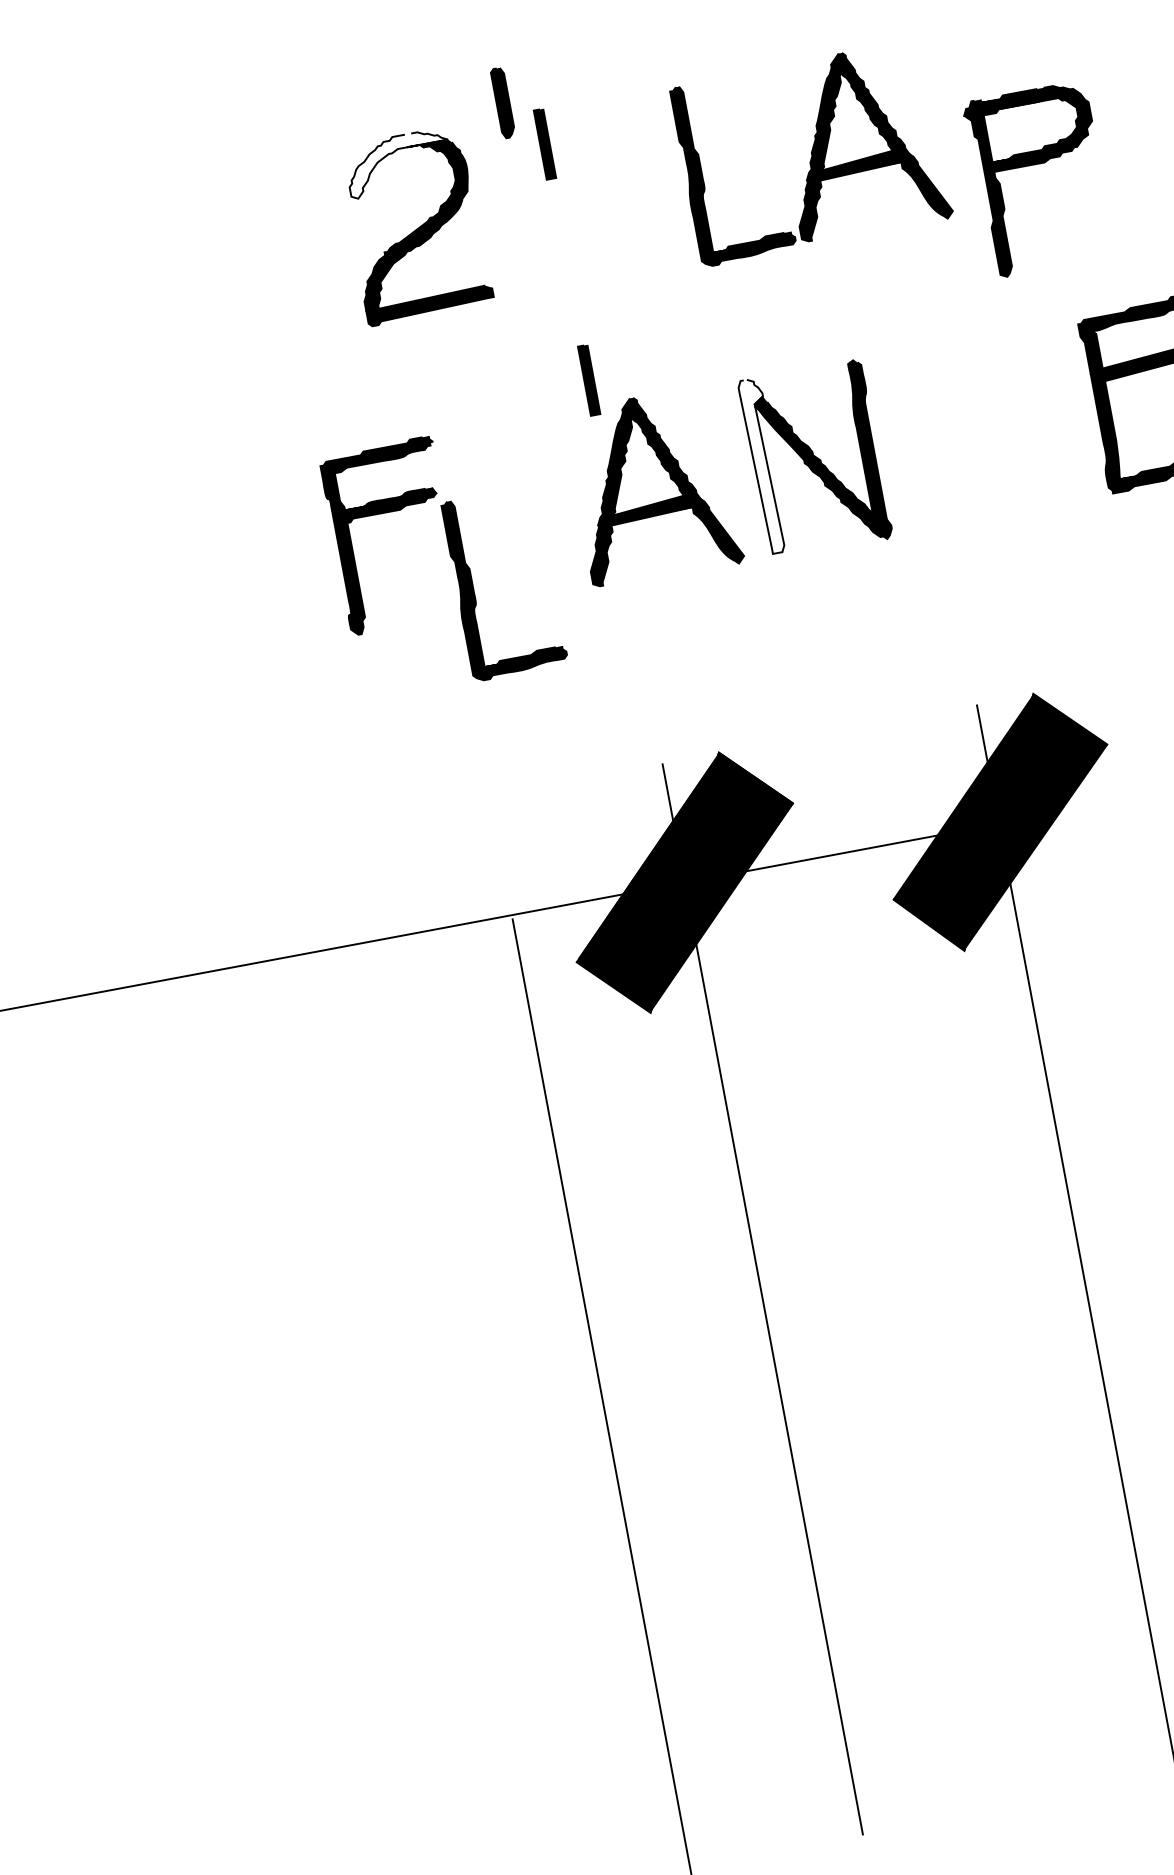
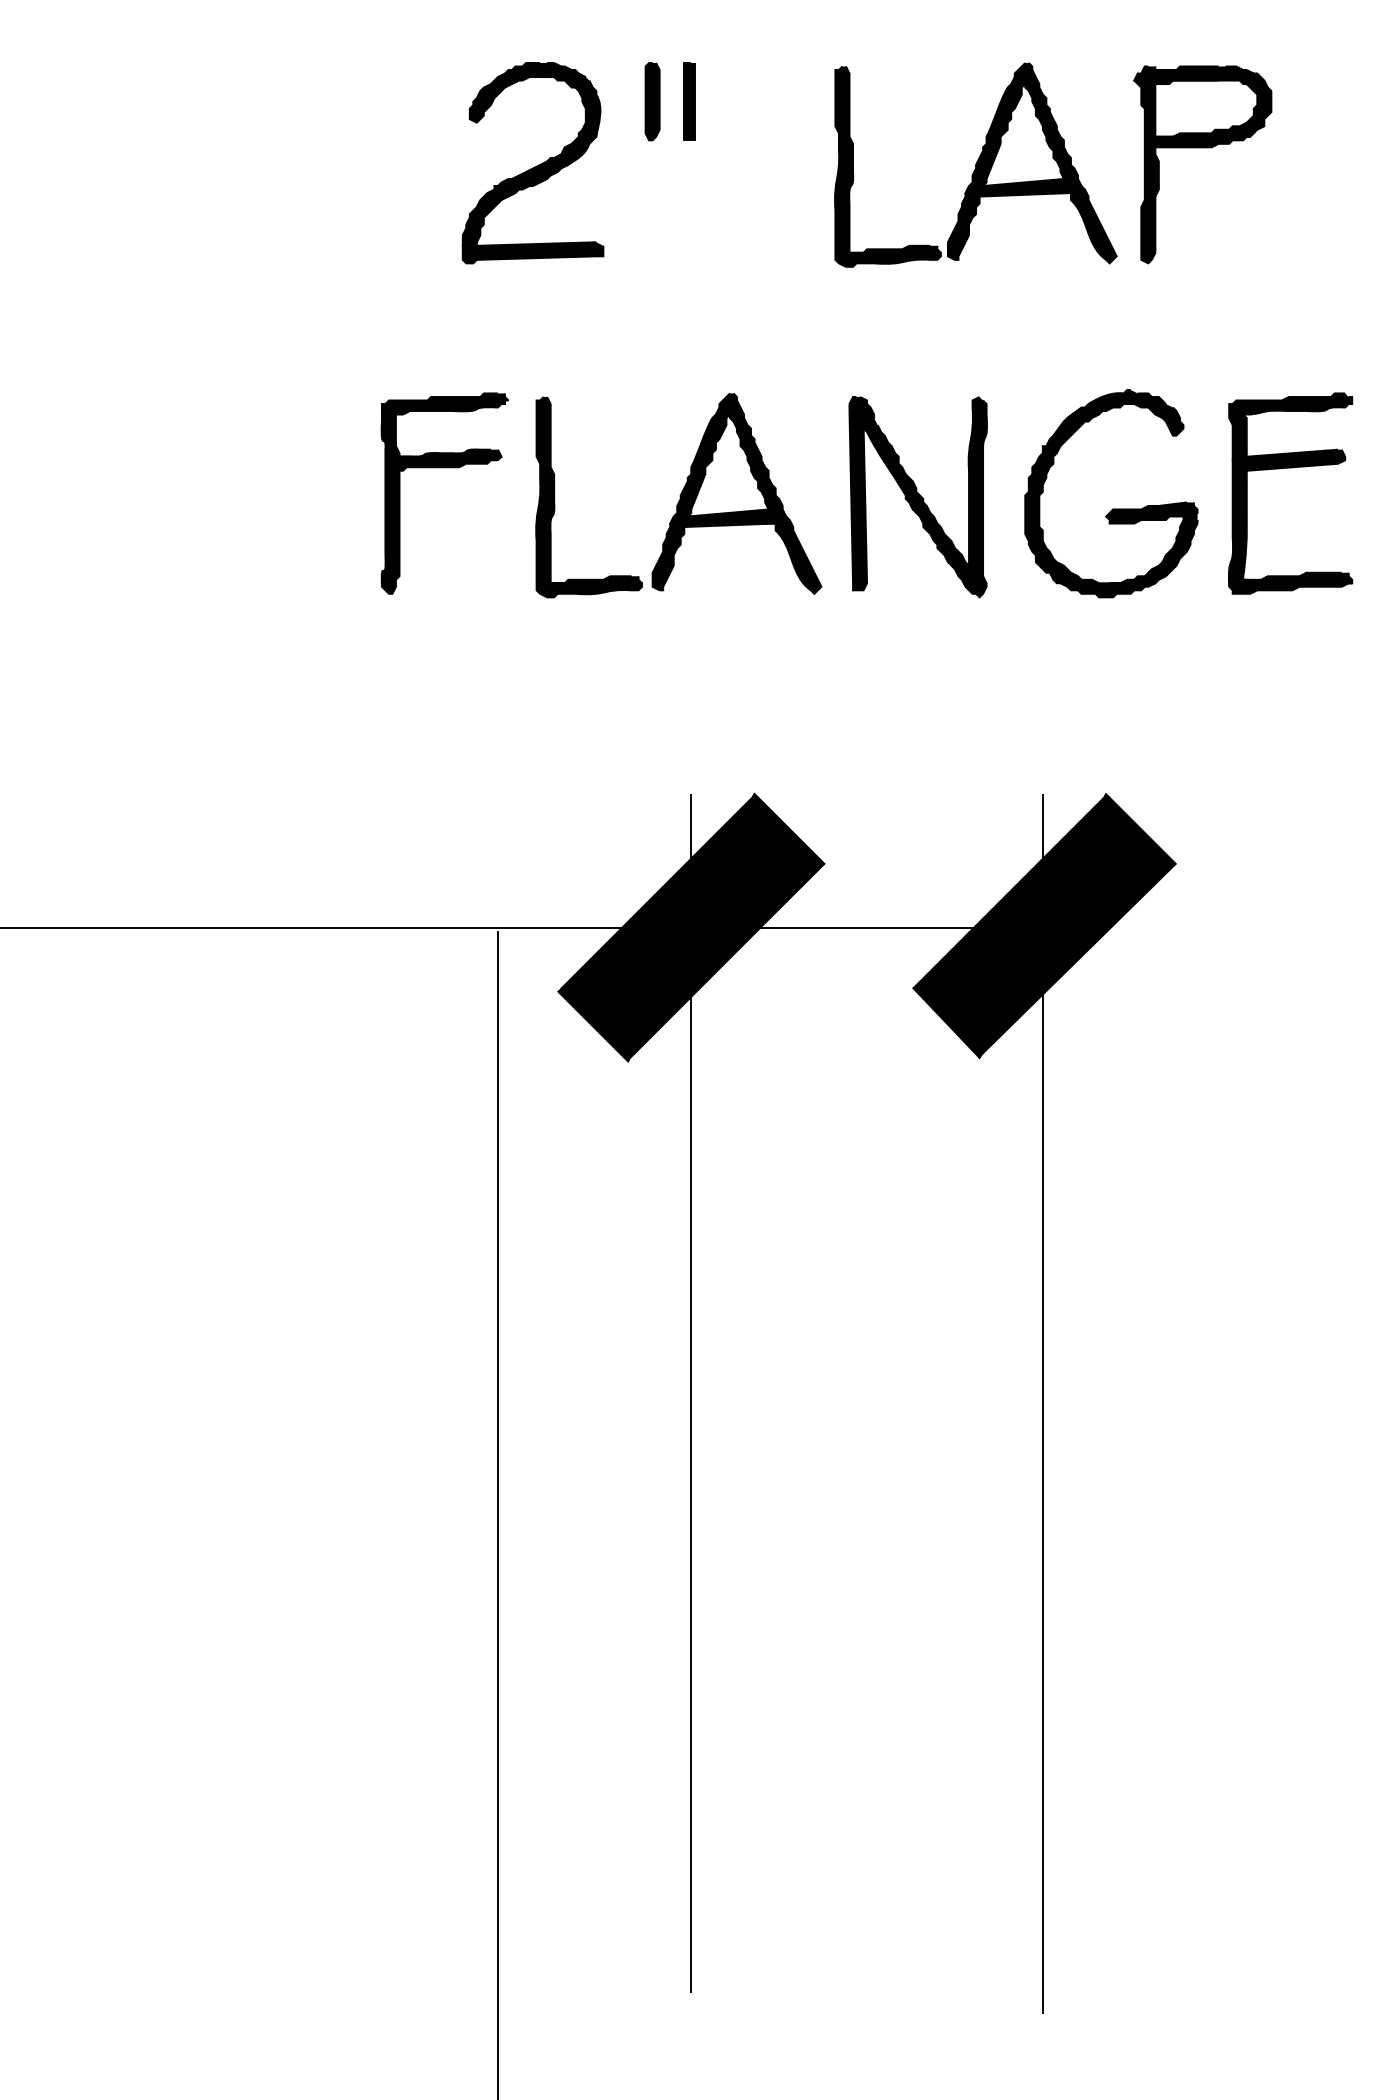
part: (502, 102) -> (652, 101), moved
fill: (398, 163) -> (527, 92), added
part: (1036, 165) -> (1202, 148), moved
part: (589, 380) -> (689, 365), removed
part: (991, 437) -> (1112, 508), added
fill: (764, 465) -> (861, 493), added
part: (474, 589) -> (555, 497), moved

